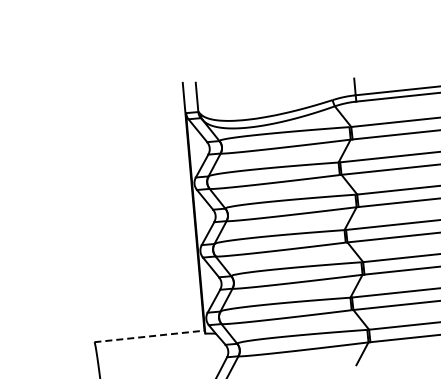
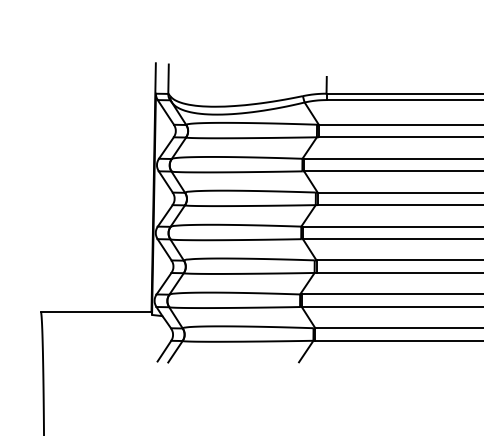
line: (149, 335) -> (96, 311), dashed -> solid

